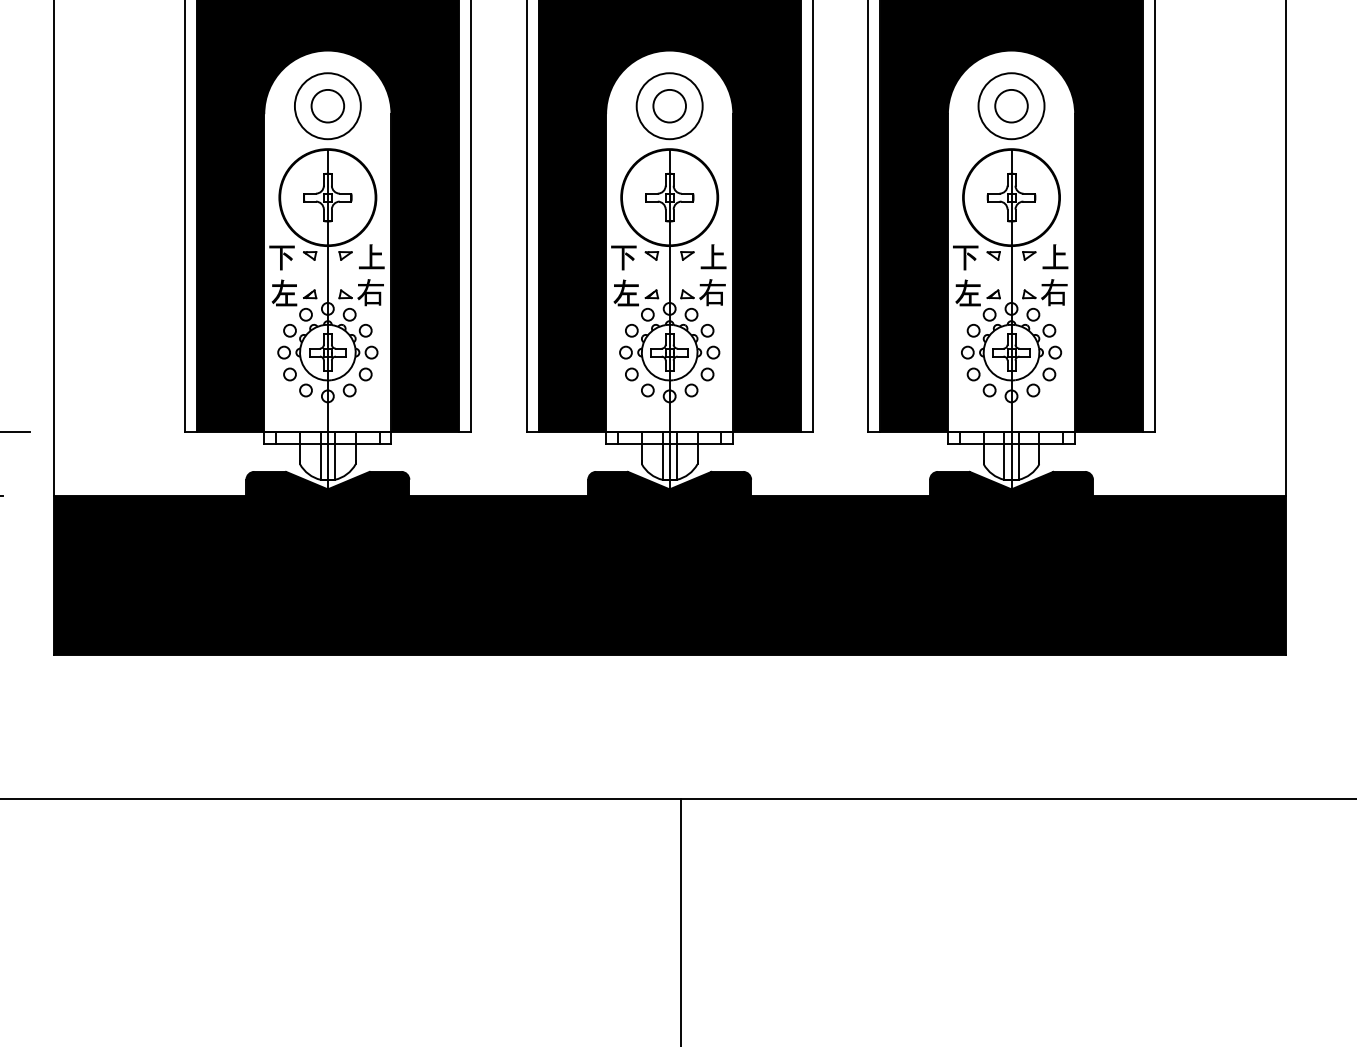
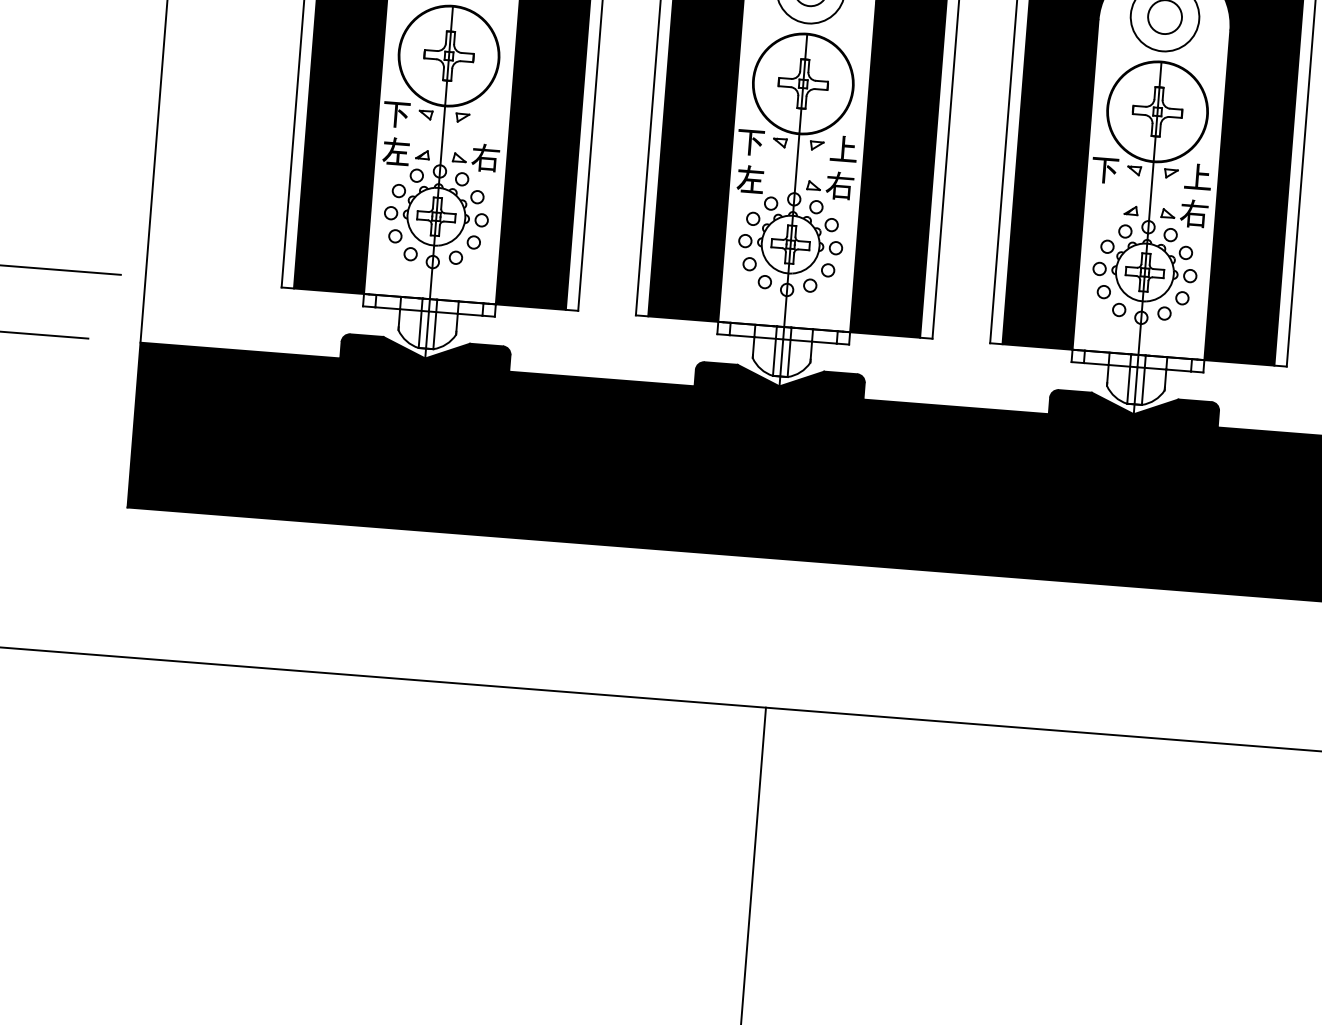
fill: (371, 256) -> (489, 120), removed
fill: (967, 292) -> (1104, 206), removed
part: (651, 294) -> (776, 182), removed

